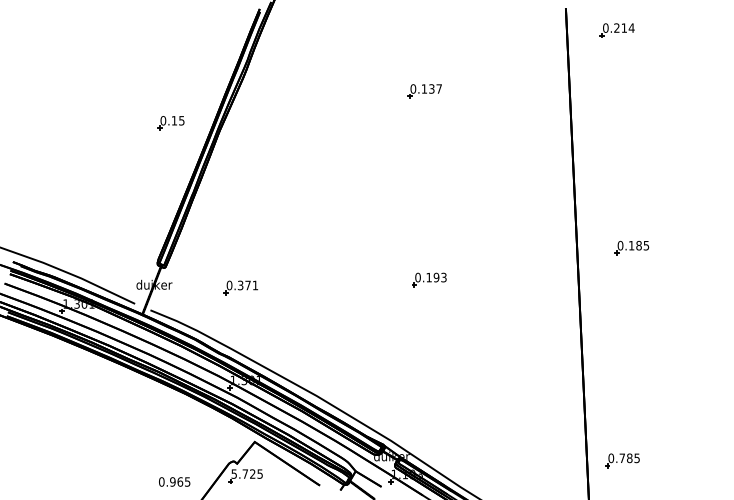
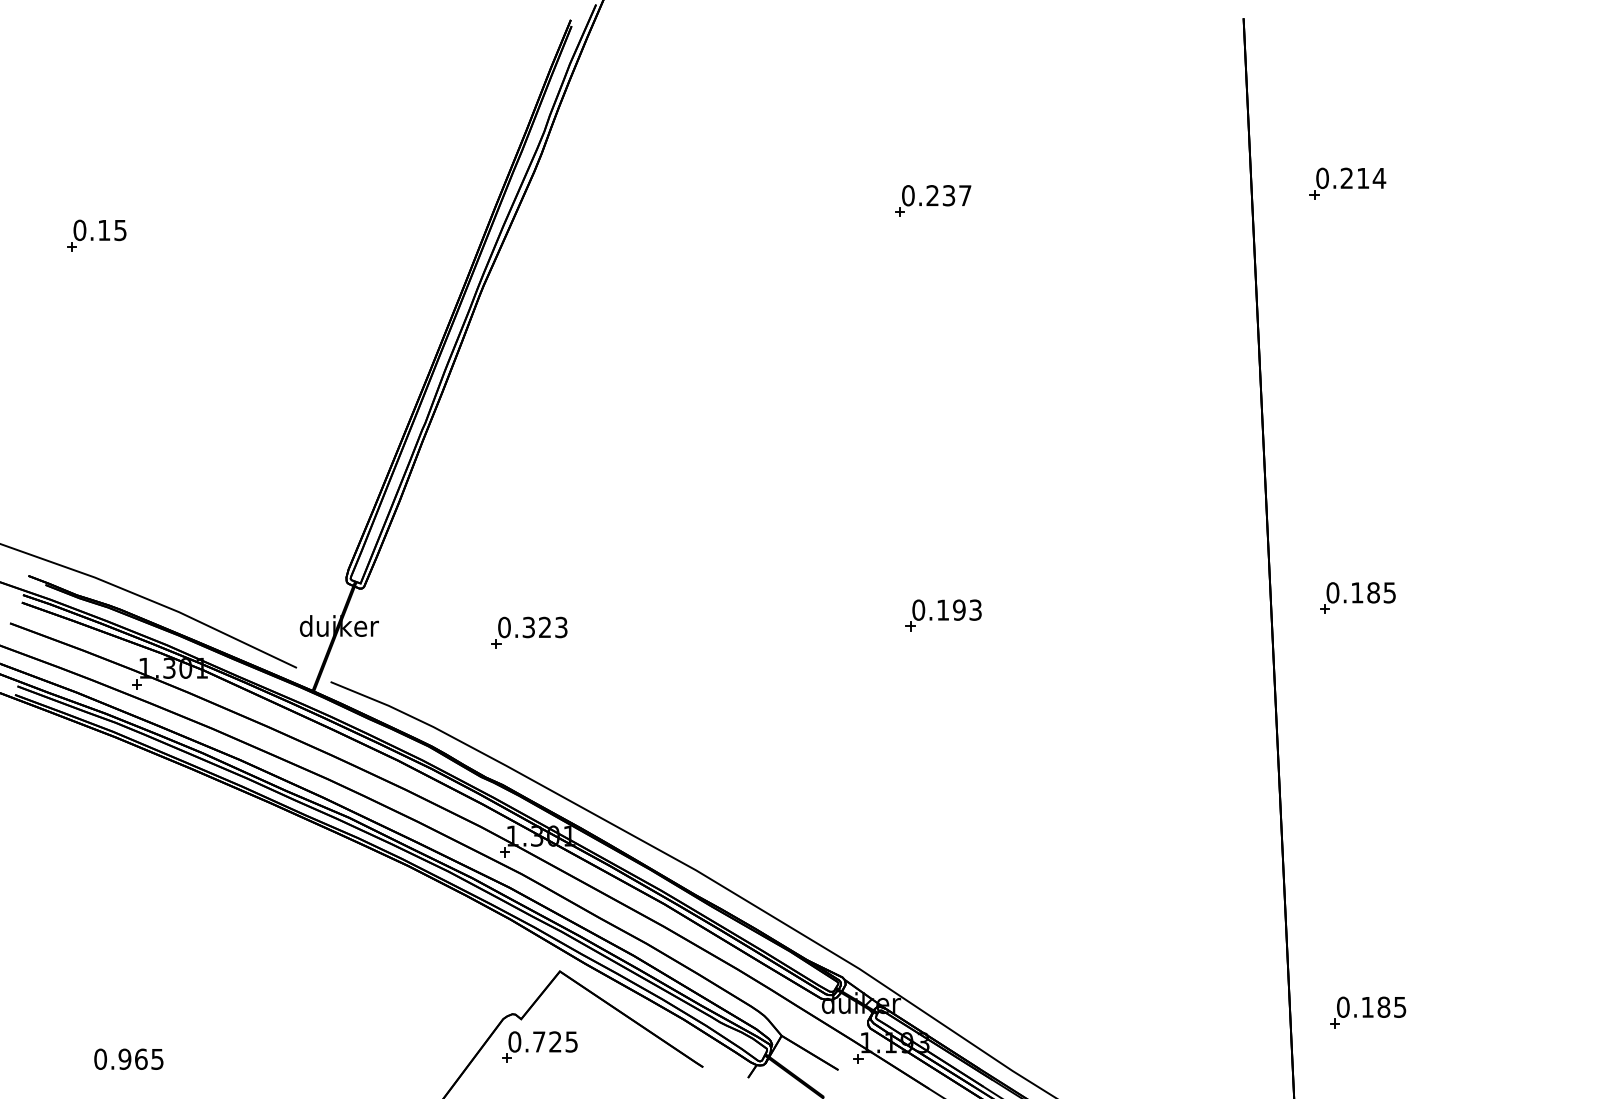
part: (616, 30) -> (1346, 183), moved
text: (423, 88) -> (930, 194), 0.137 -> 0.237
part: (170, 123) -> (95, 236), moved
part: (631, 247) -> (1356, 596), moved
text: (251, 285) -> (552, 627), 0.371 -> 0.323
text: (621, 457) -> (1365, 1005), 0.785 -> 0.185
text: (234, 473) -> (515, 1040), 5.725 -> 0.725
text: (174, 481) -> (128, 1058), moved

